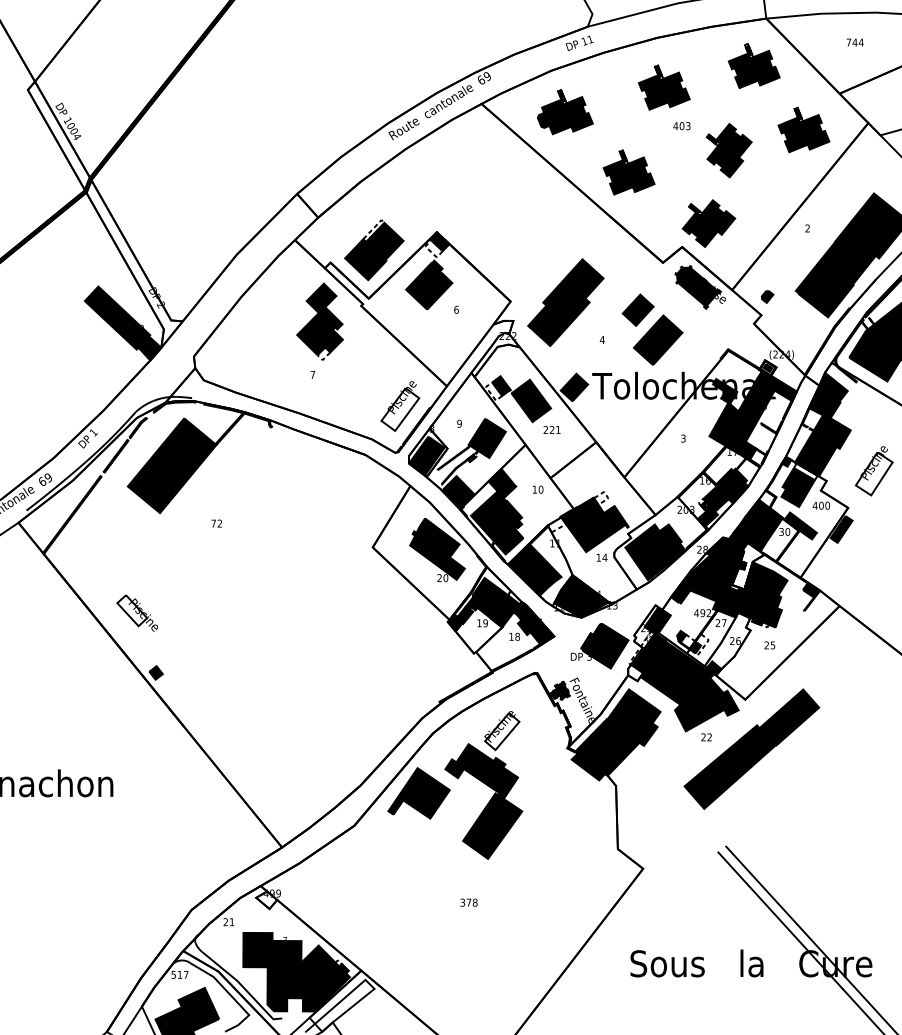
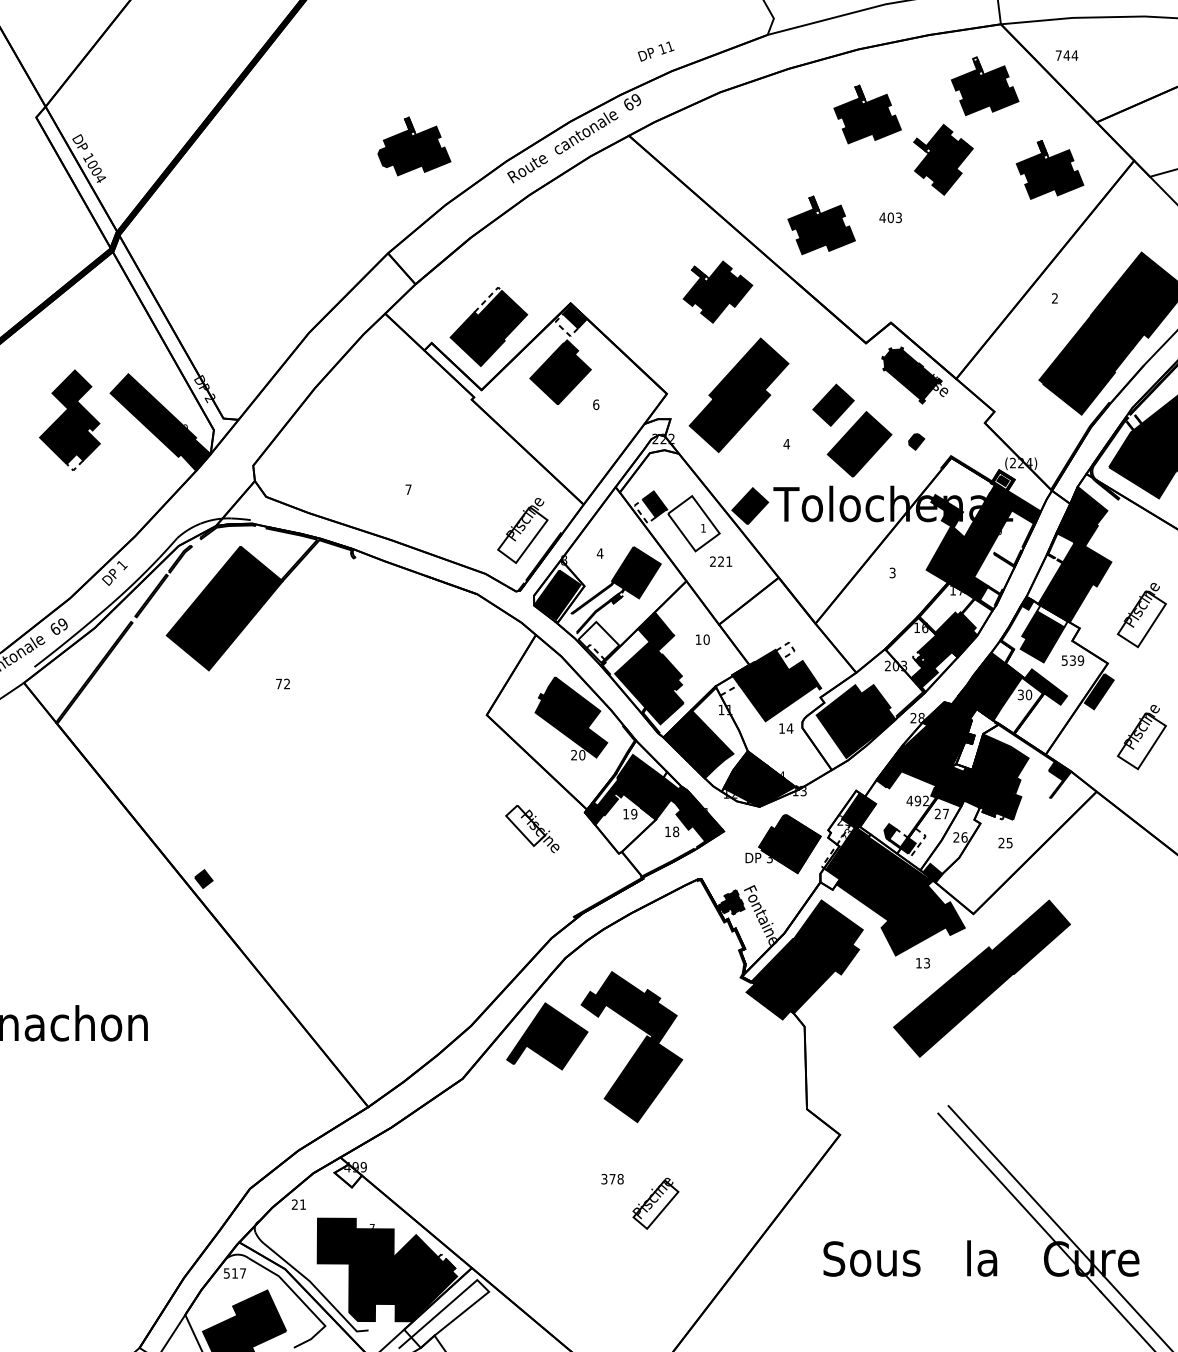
text: (855, 42) -> (1067, 55), moved
text: (579, 43) -> (655, 51), moved
part: (565, 112) -> (414, 146), moved
text: (681, 125) -> (890, 217), moved
part: (729, 150) -> (943, 159), moved
part: (708, 223) -> (717, 291), moved
part: (767, 296) -> (916, 441), moved
part: (319, 321) -> (69, 419), moved
fill: (530, 400) -> (693, 523), removed
text: (459, 423) -> (599, 553), 9 -> 4
fill: (458, 491) -> (598, 641), removed
text: (821, 505) -> (1072, 660), 400 -> 539
part: (873, 564) -> (1141, 737), added
part: (137, 613) -> (532, 829), moved
part: (501, 730) -> (655, 1203), moved
text: (706, 737) -> (922, 963), 22 -> 13

